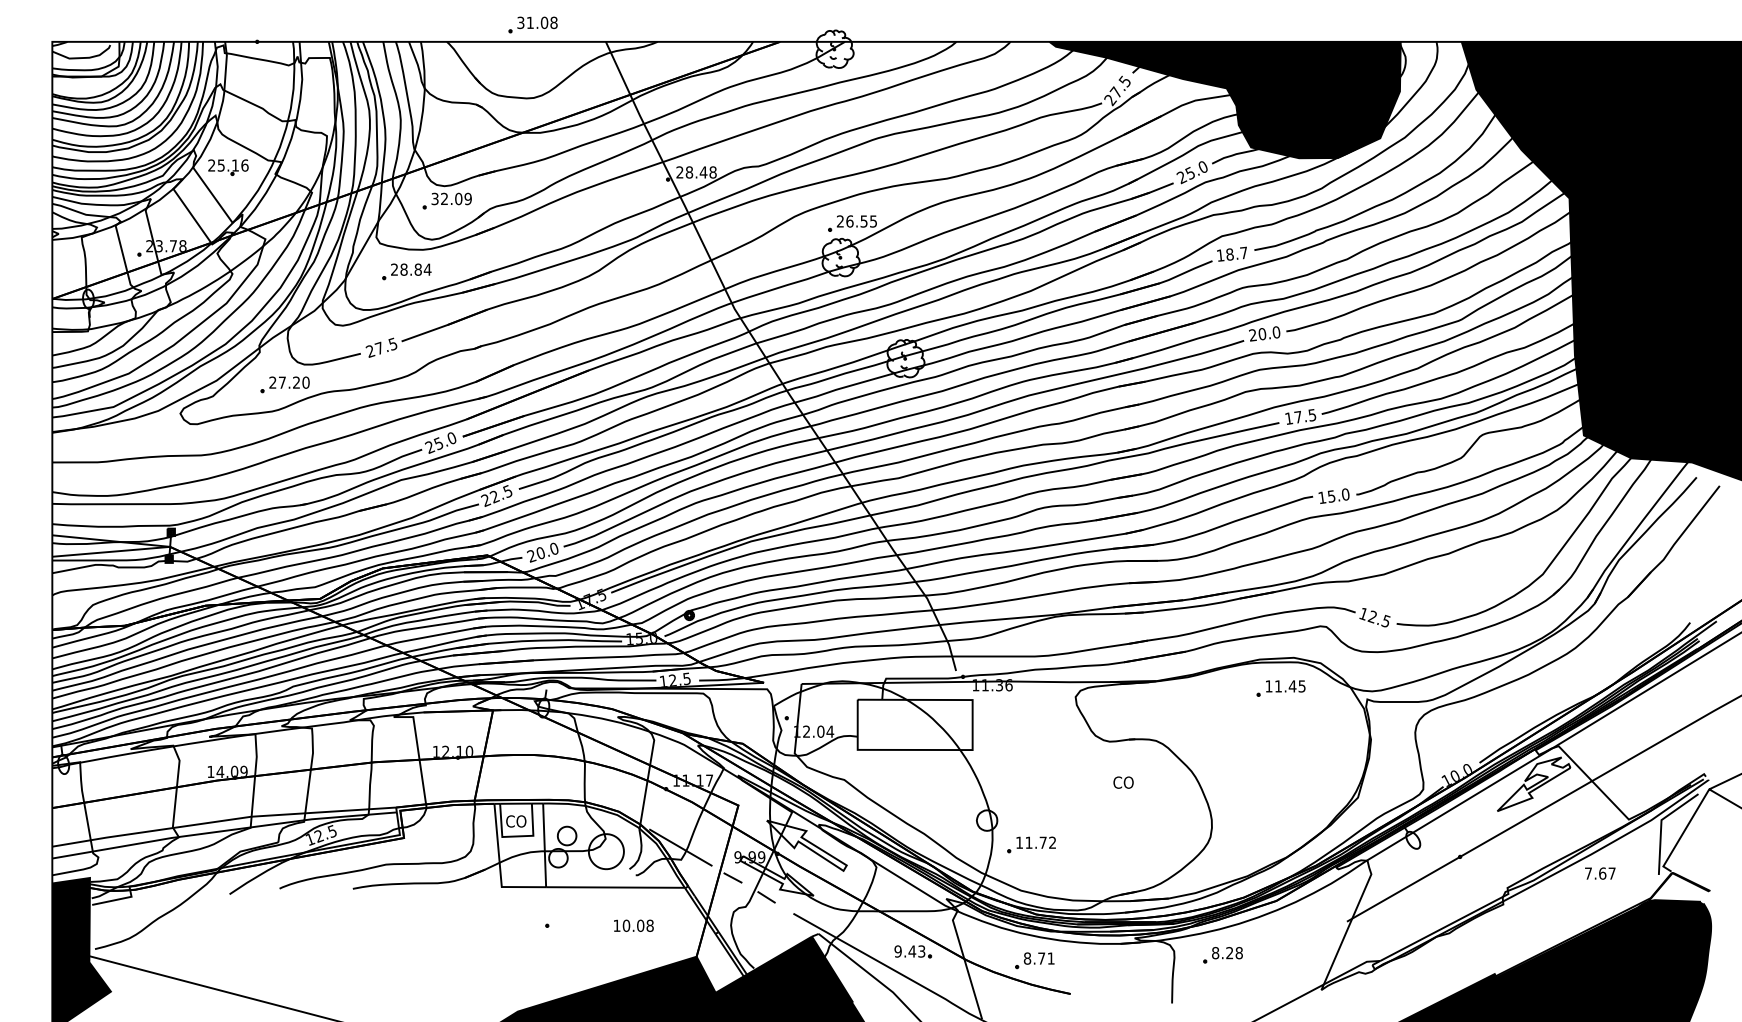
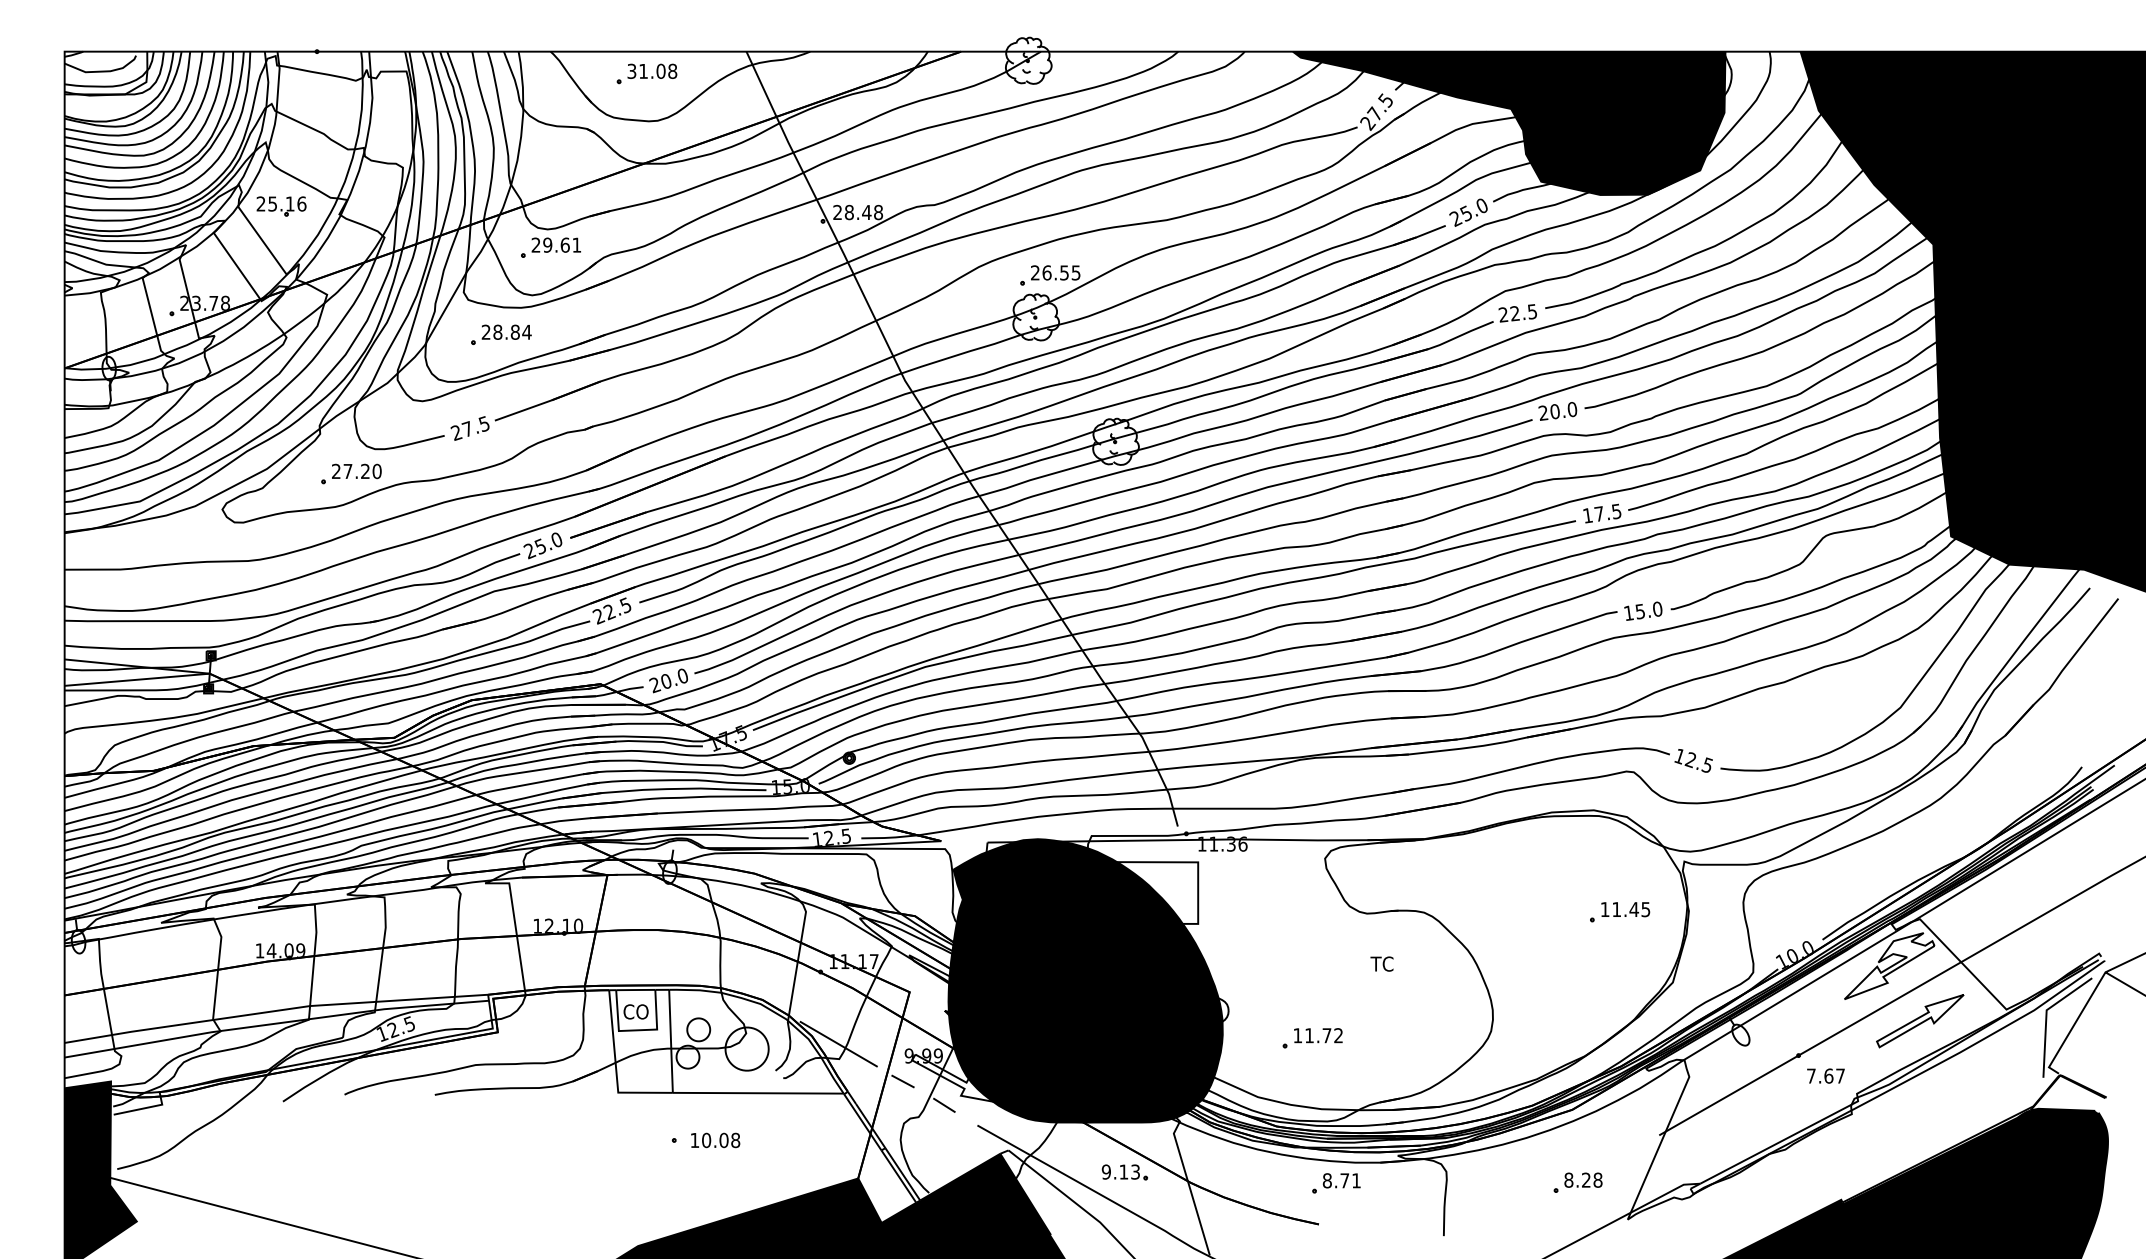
part: (532, 24) -> (646, 73), moved
text: (451, 198) -> (556, 244), 32.09 -> 29.61
text: (1231, 253) -> (1517, 312), 18.7 -> 22.5
part: (1280, 688) -> (1619, 912), moved
text: (1122, 782) -> (1382, 963), CO -> TC
fill: (880, 796) -> (1084, 981), added
part: (1558, 828) -> (1919, 1020), added
part: (1031, 844) -> (1312, 1037), moved
text: (1600, 873) -> (1826, 1075), moved
text: (633, 925) -> (715, 1140), moved
text: (912, 951) -> (1124, 1172), 9.43 -> 9.13
part: (1222, 955) -> (1577, 1183), moved
part: (1034, 960) -> (1335, 1183), moved

